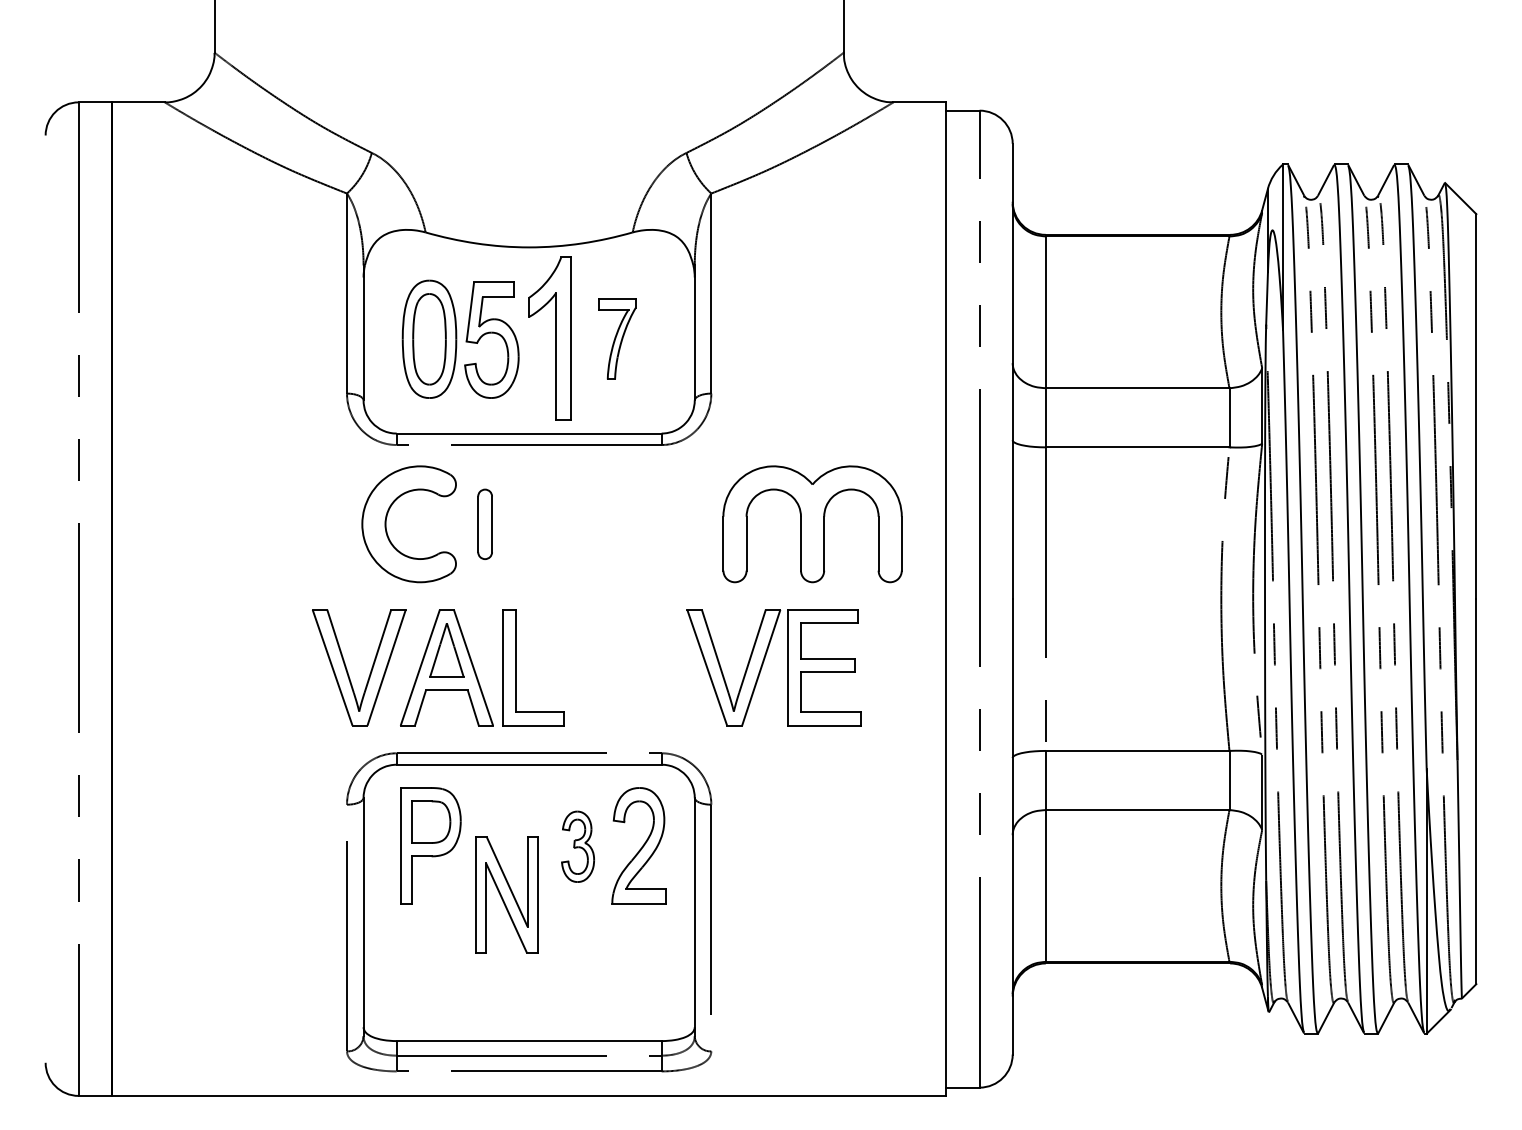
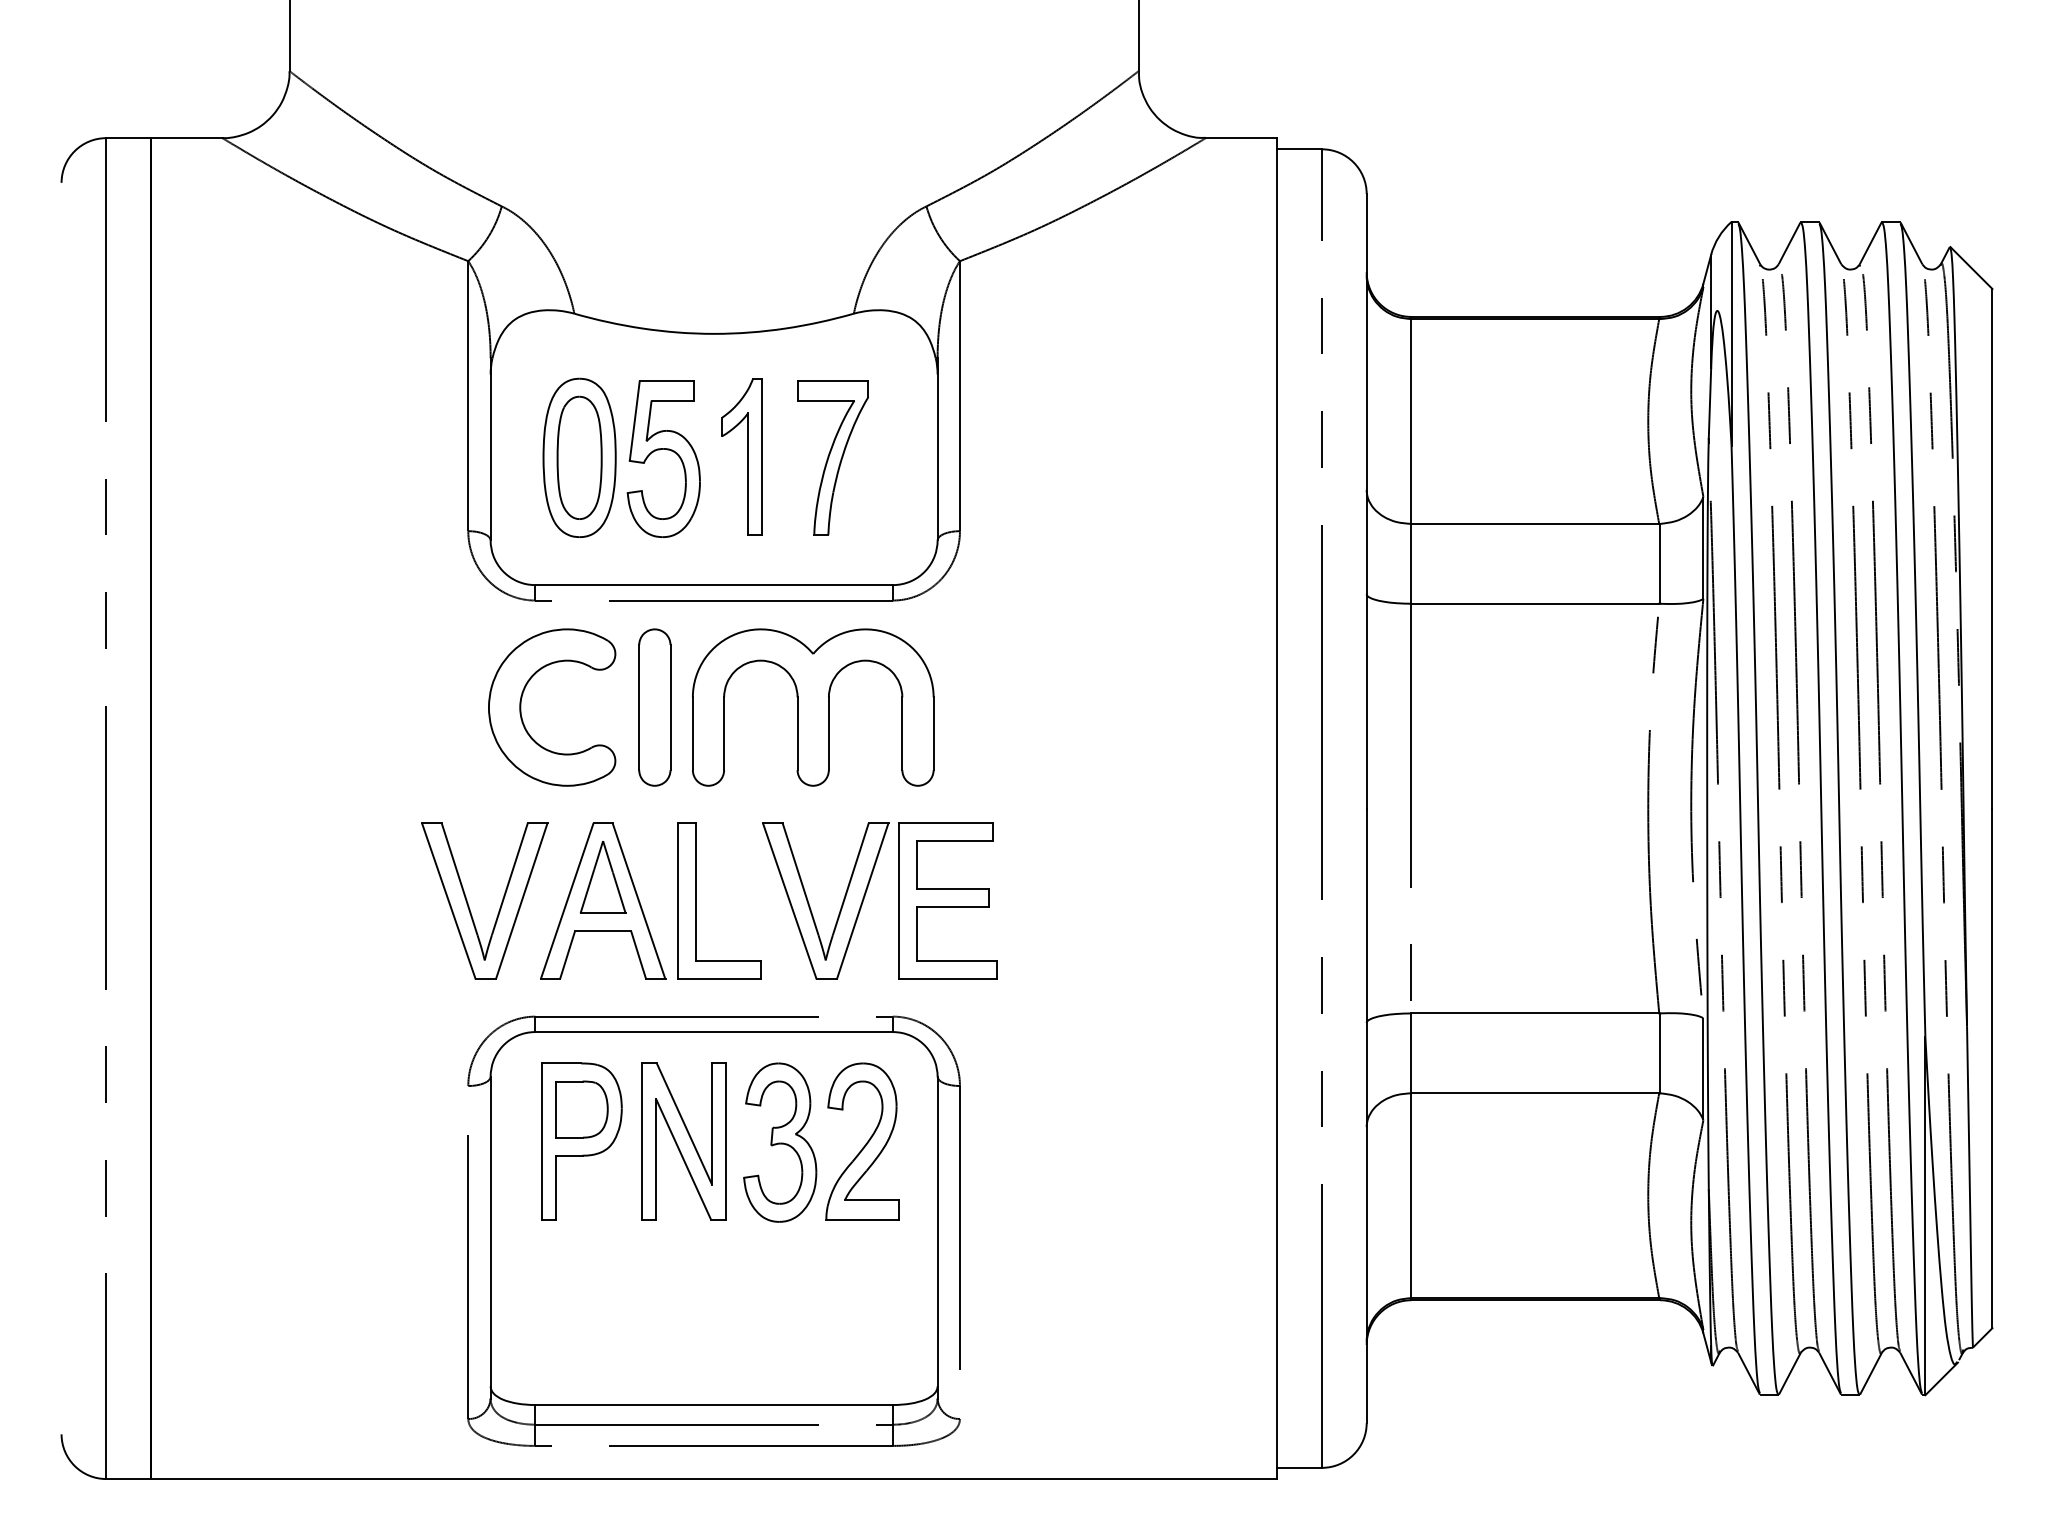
part: (549, 338) -> (741, 456), size x0.71
part: (617, 339) -> (833, 458), size x1.43
part: (484, 524) -> (653, 707), size x1.67
part: (812, 524) -> (813, 707), moved
part: (763, 664) -> (865, 896), moved
part: (577, 846) -> (779, 1142), size x1.67
part: (506, 894) -> (683, 1141), moved

